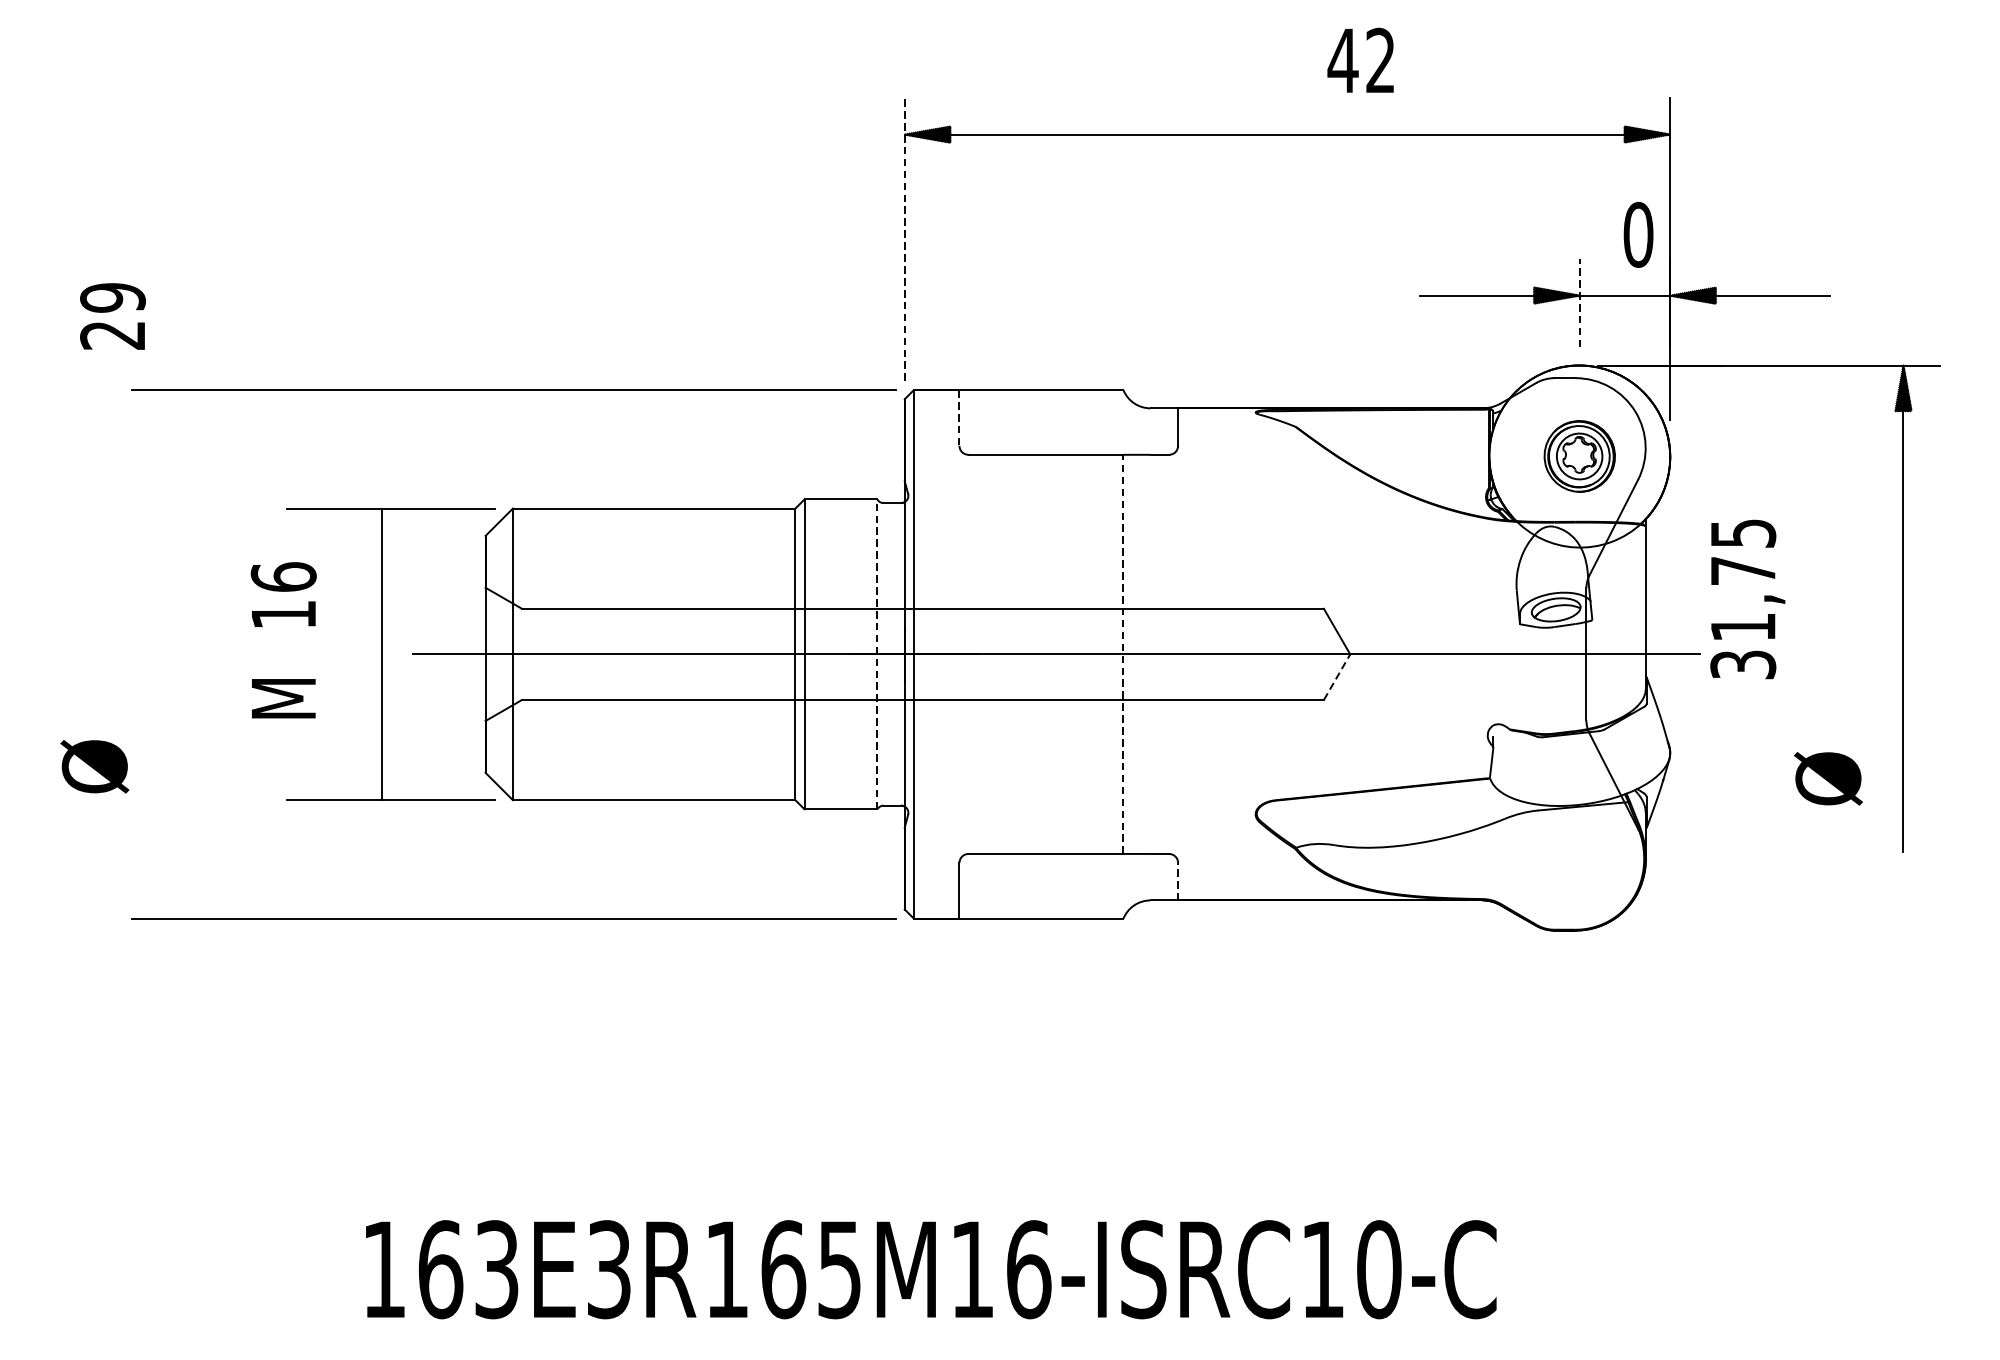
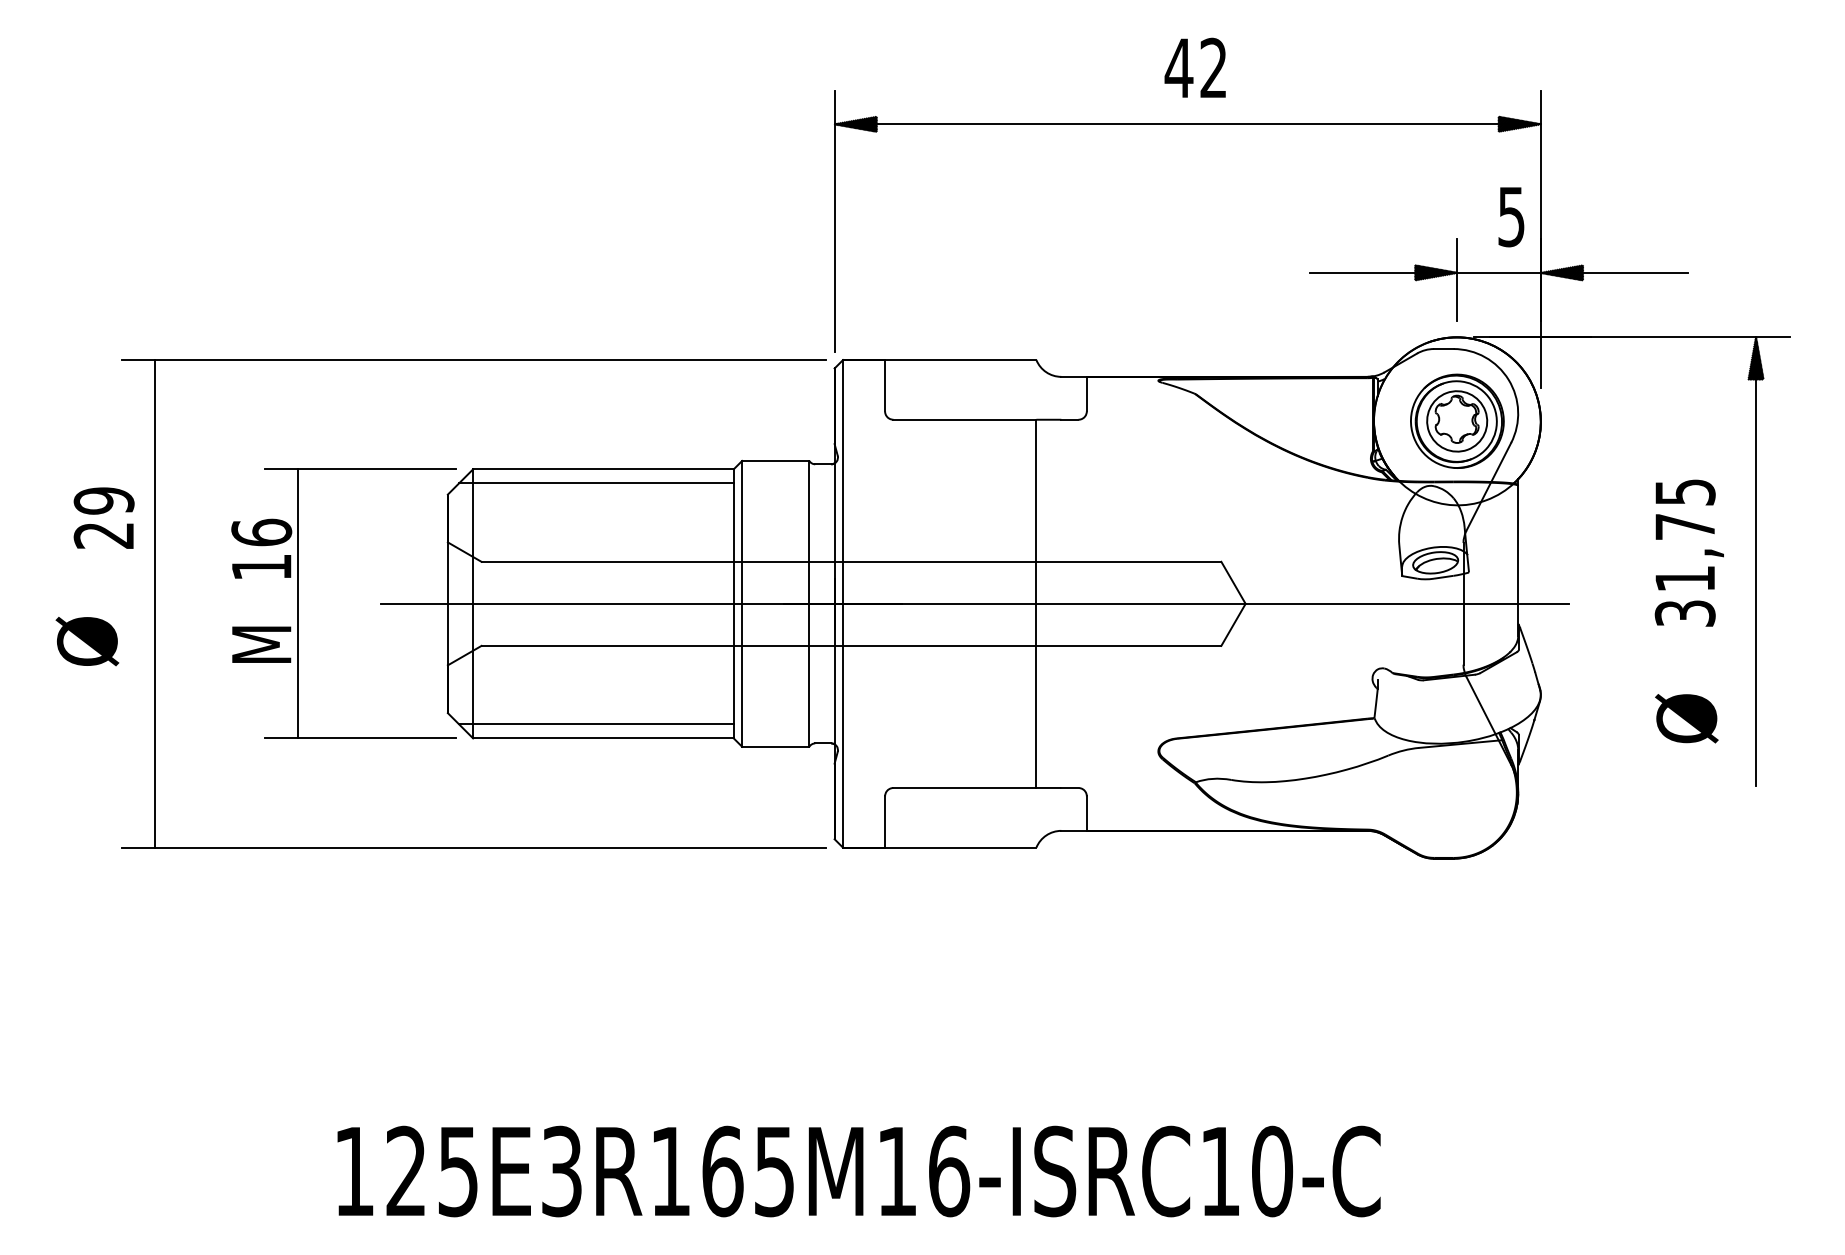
text: (1359, 60) -> (1194, 67), moved
text: (1638, 234) -> (1511, 216), 0 -> 5
line: (904, 238) -> (834, 220), dashed -> solid
line: (1579, 302) -> (1457, 279), dashed -> solid
text: (112, 315) -> (103, 517), moved
line: (959, 417) -> (885, 385), dashed -> solid
part: (1579, 455) -> (1457, 420), size x1.43
line: (646, 523) -> (596, 483), added
text: (1746, 598) -> (1688, 552), moved
line: (168, 653) -> (155, 603), added
line: (382, 653) -> (298, 603), moved
line: (877, 653) -> (809, 603), dashed -> solid
line: (1123, 653) -> (1036, 603), dashed -> solid
line: (1337, 676) -> (1233, 624), dashed -> solid
text: (94, 766) -> (87, 641), moved
line: (646, 785) -> (596, 724), added
line: (1177, 881) -> (1086, 813), dashed -> solid
text: (467, 1269) -> (431, 1171), 163E3R165M16-ISRC10-C -> 125E3R165M16-ISRC10-C

